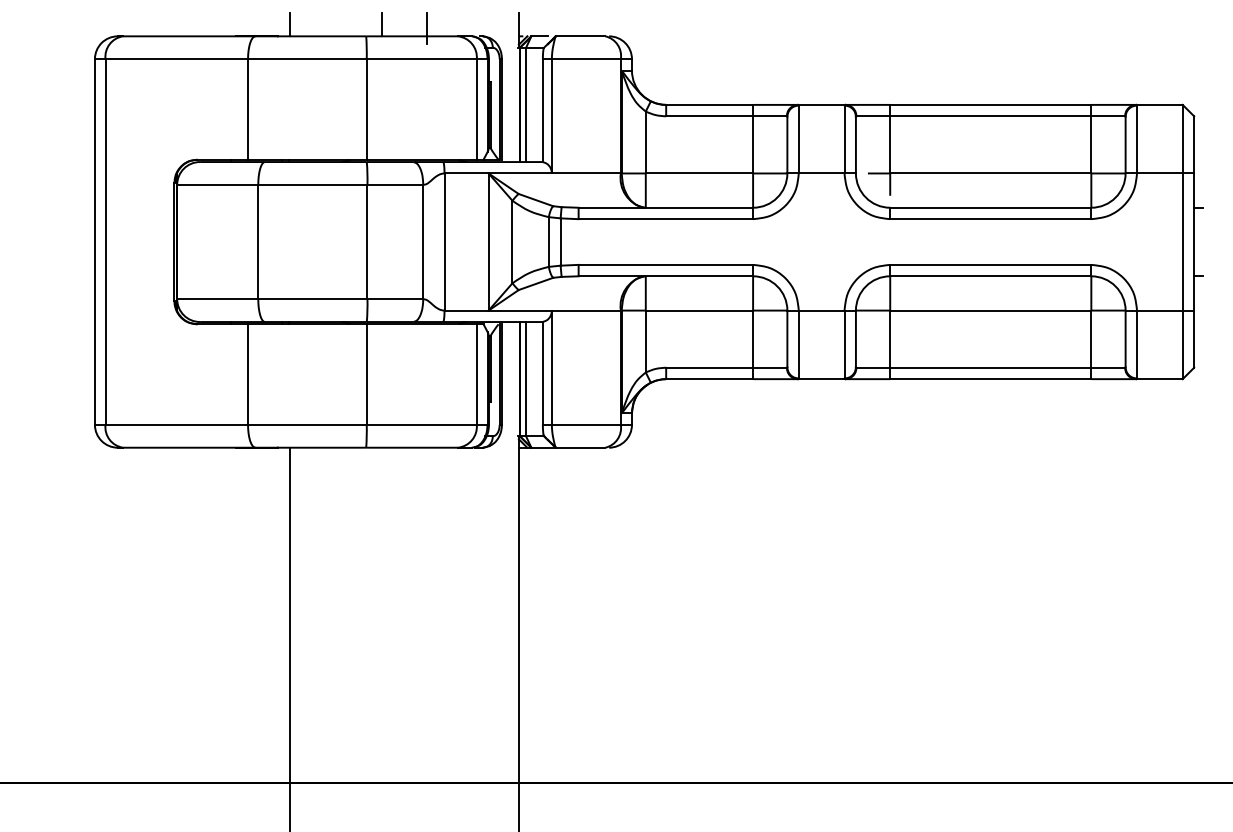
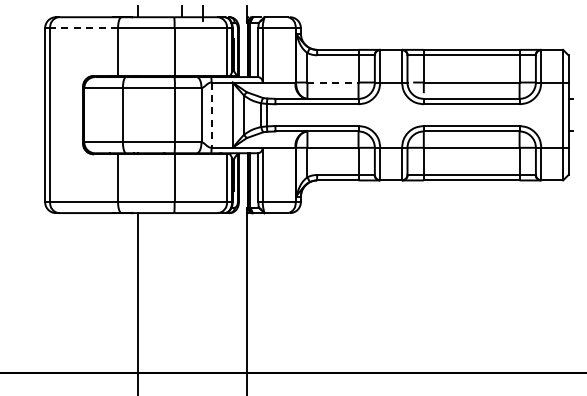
line: (177, 59) -> (84, 28), solid -> dashed
line: (698, 173) -> (332, 82), solid -> dashed
line: (444, 242) -> (211, 115), solid -> dashed

